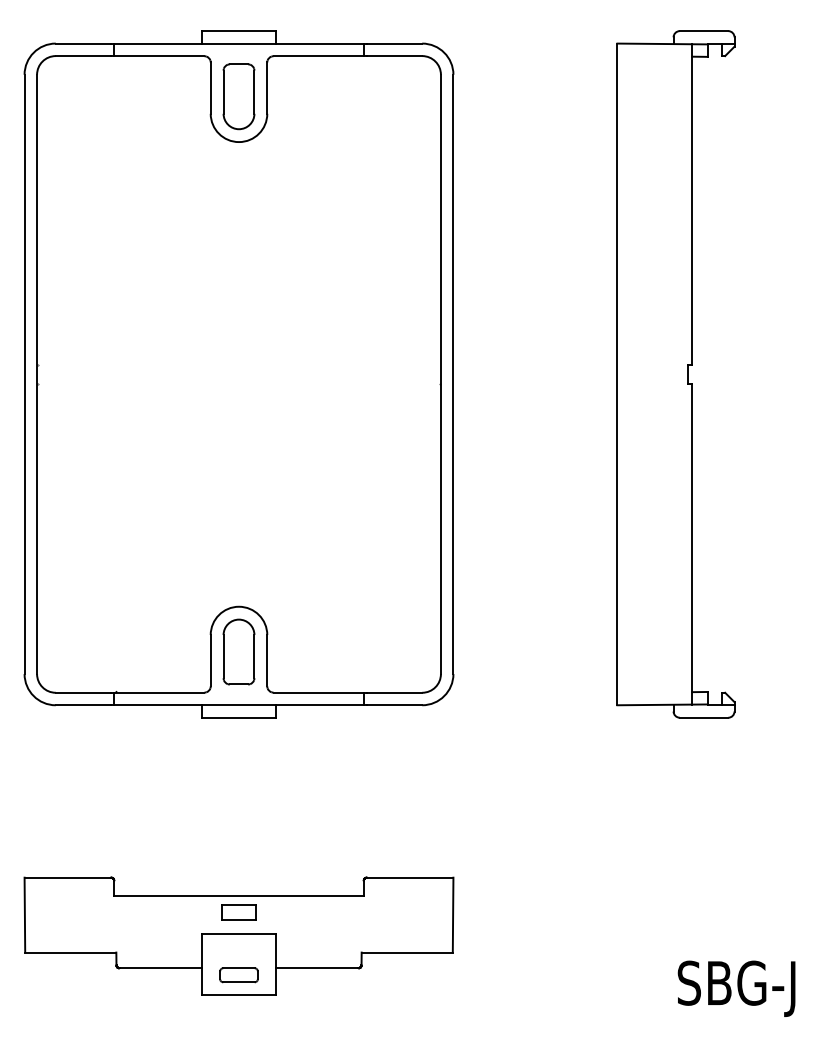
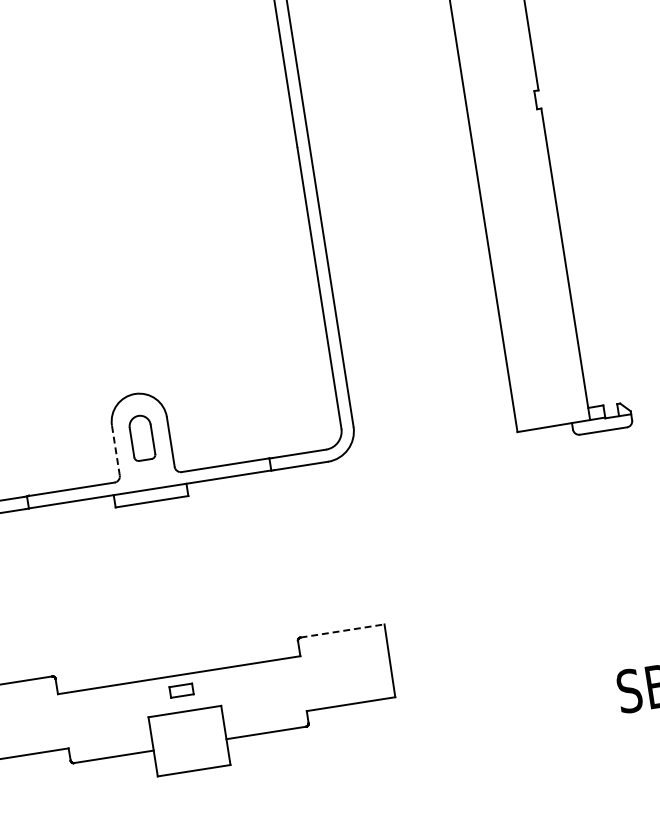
part: (238, 651) -> (141, 437), size x0.7
line: (210, 660) -> (115, 450), solid -> dashed
line: (410, 877) -> (342, 630), solid -> dashed
part: (238, 912) -> (181, 690), size x0.7
part: (238, 975) -> (190, 752), removed

